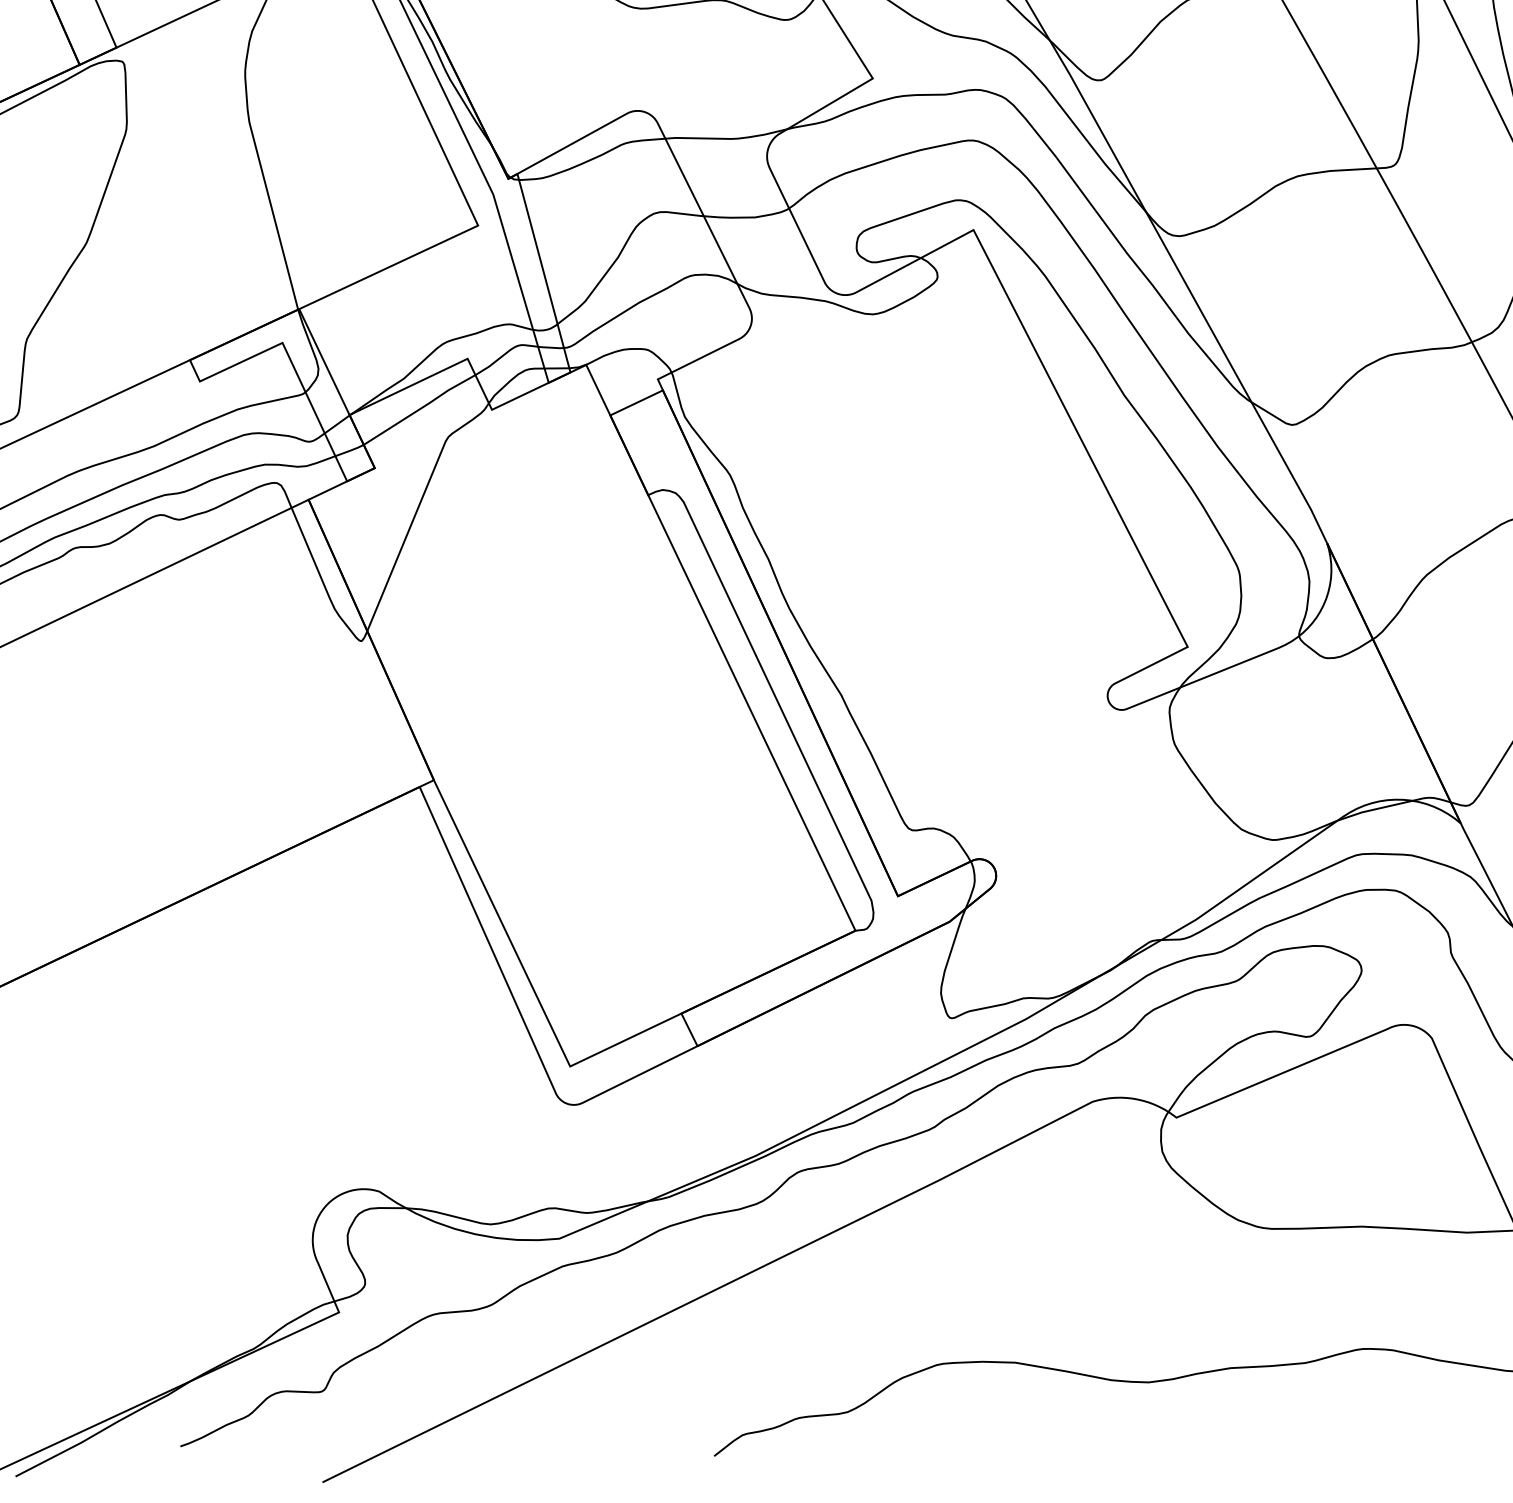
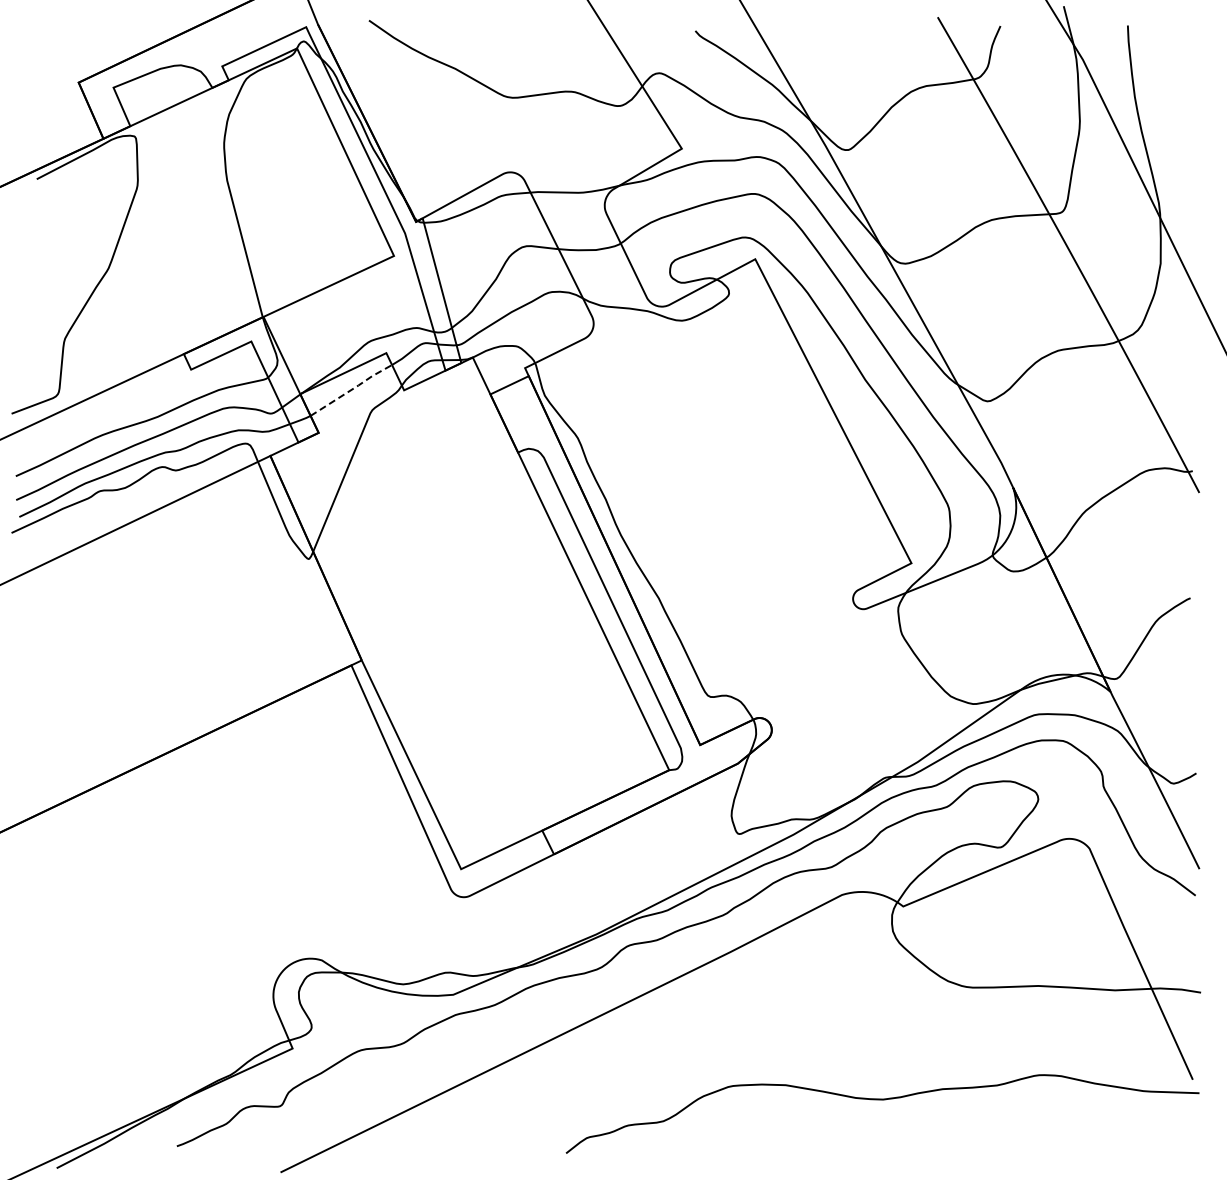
line: (421, 408) -> (352, 389), solid -> dashed

